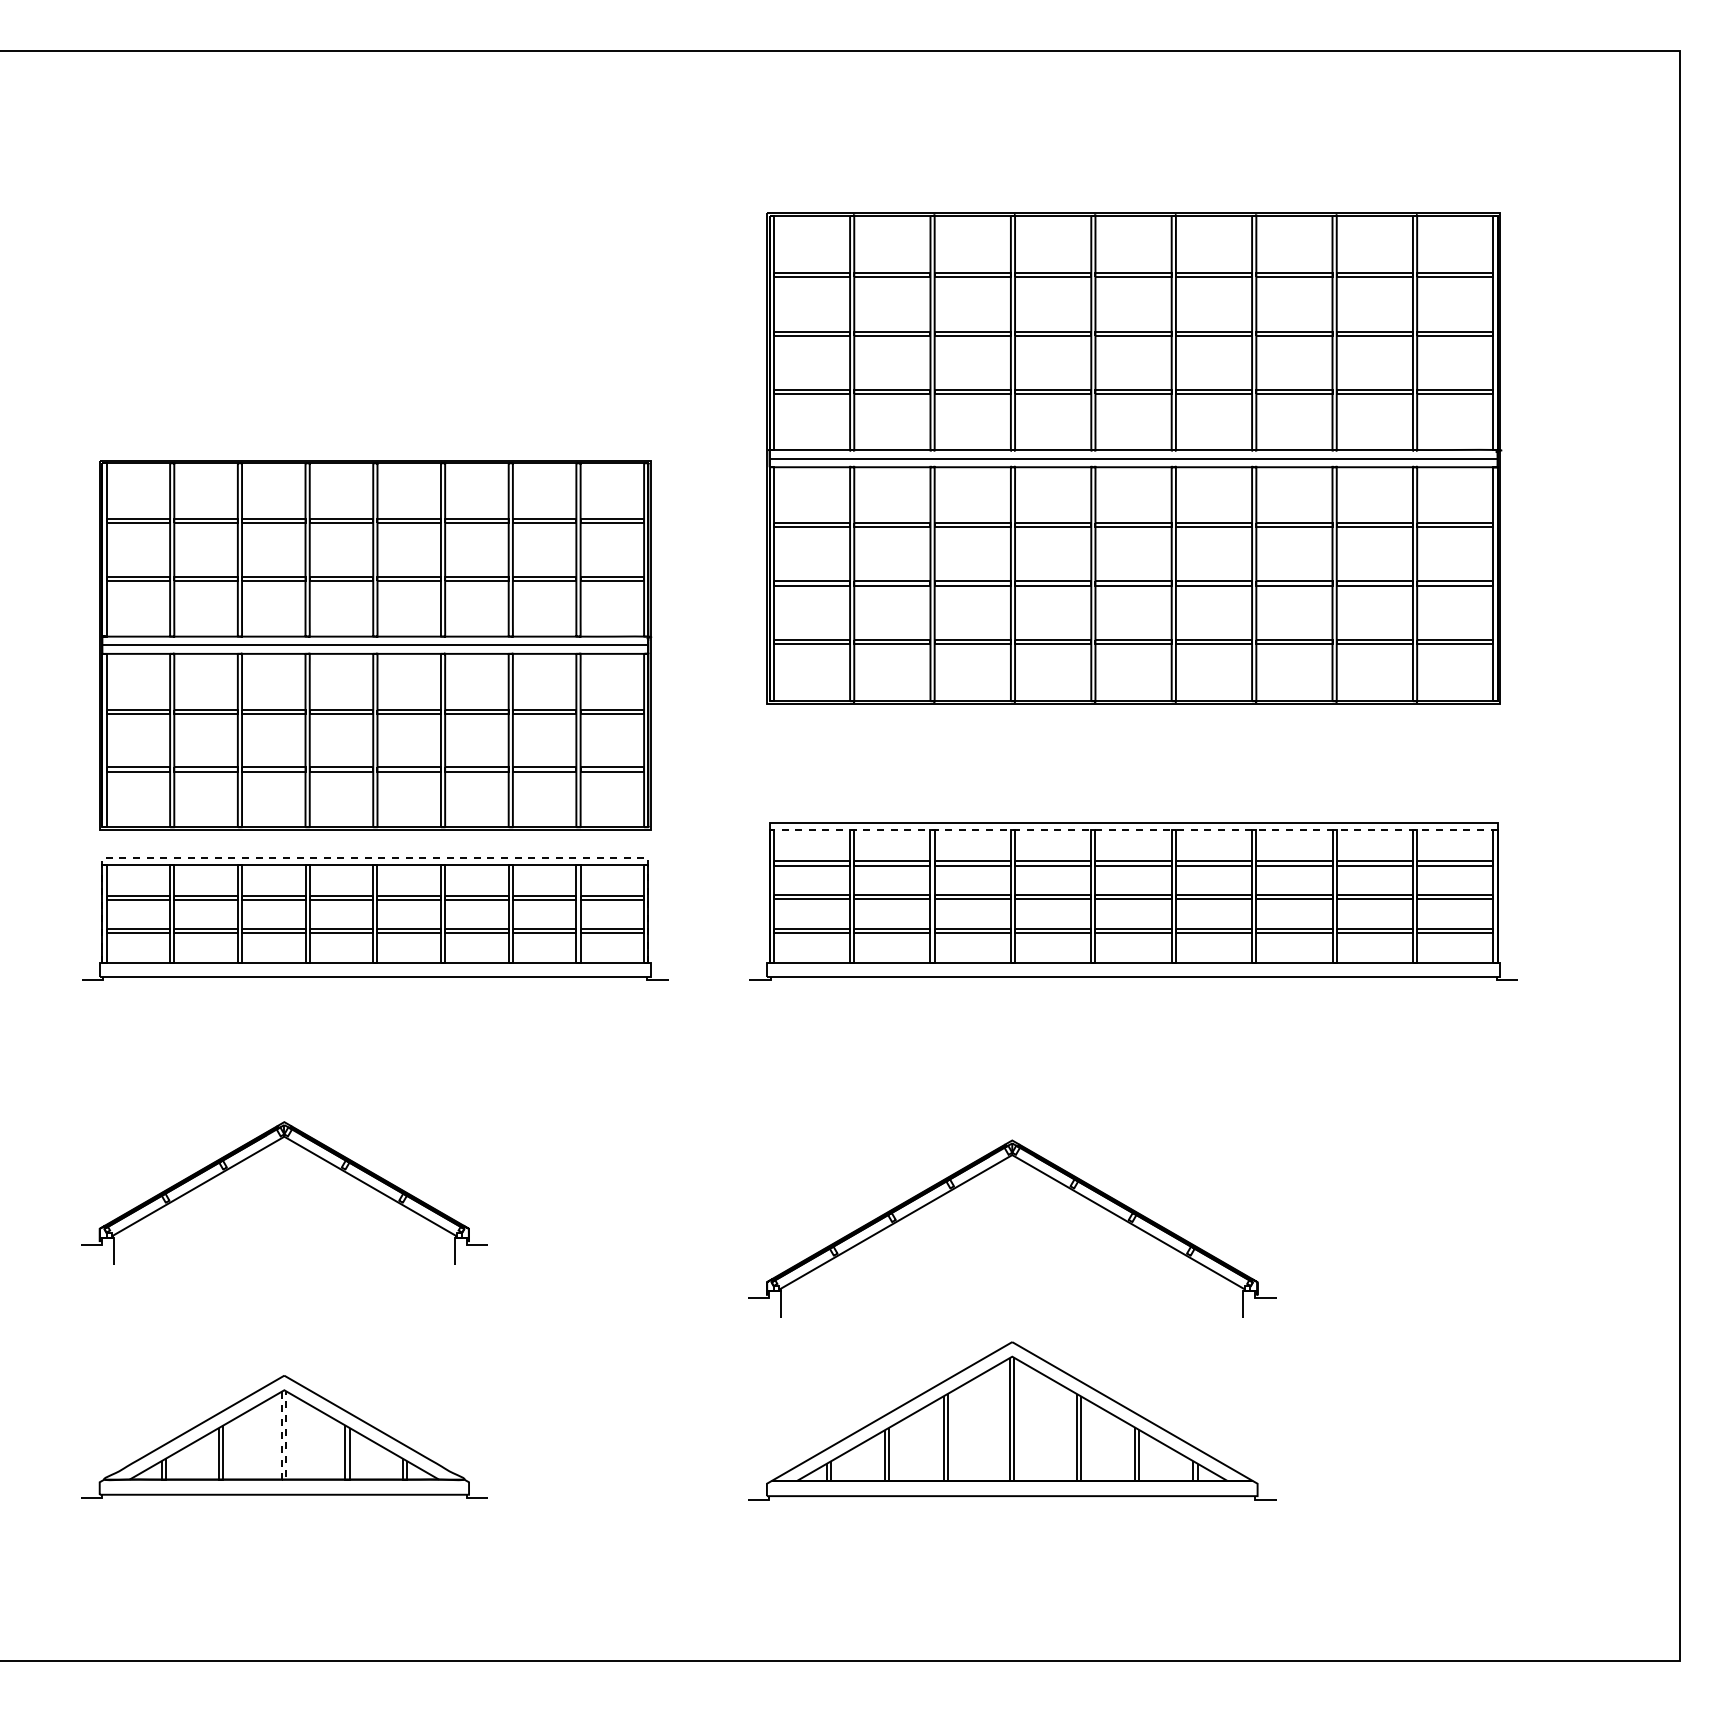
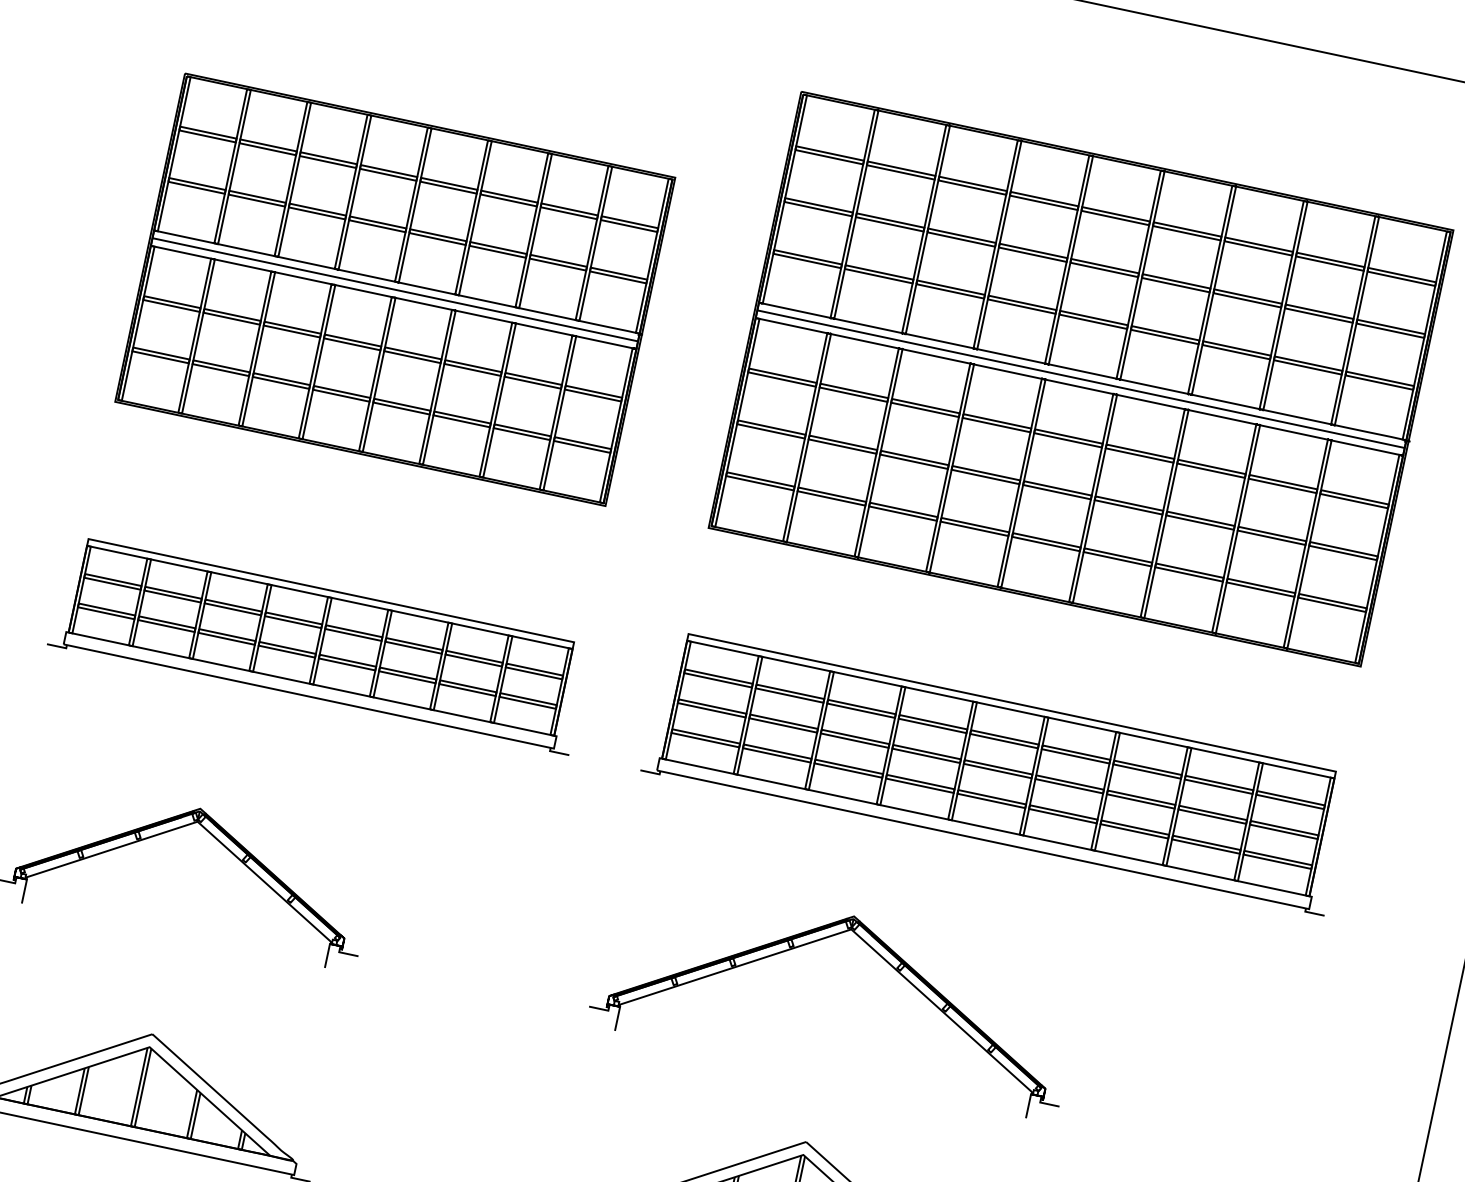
part: (375, 645) -> (395, 290), moved
line: (1133, 830) -> (1010, 709), dashed -> solid
line: (375, 857) -> (331, 590), dashed -> solid
part: (1043, 1174) -> (875, 952), moved
line: (284, 1479) -> (132, 1126), dashed -> solid

